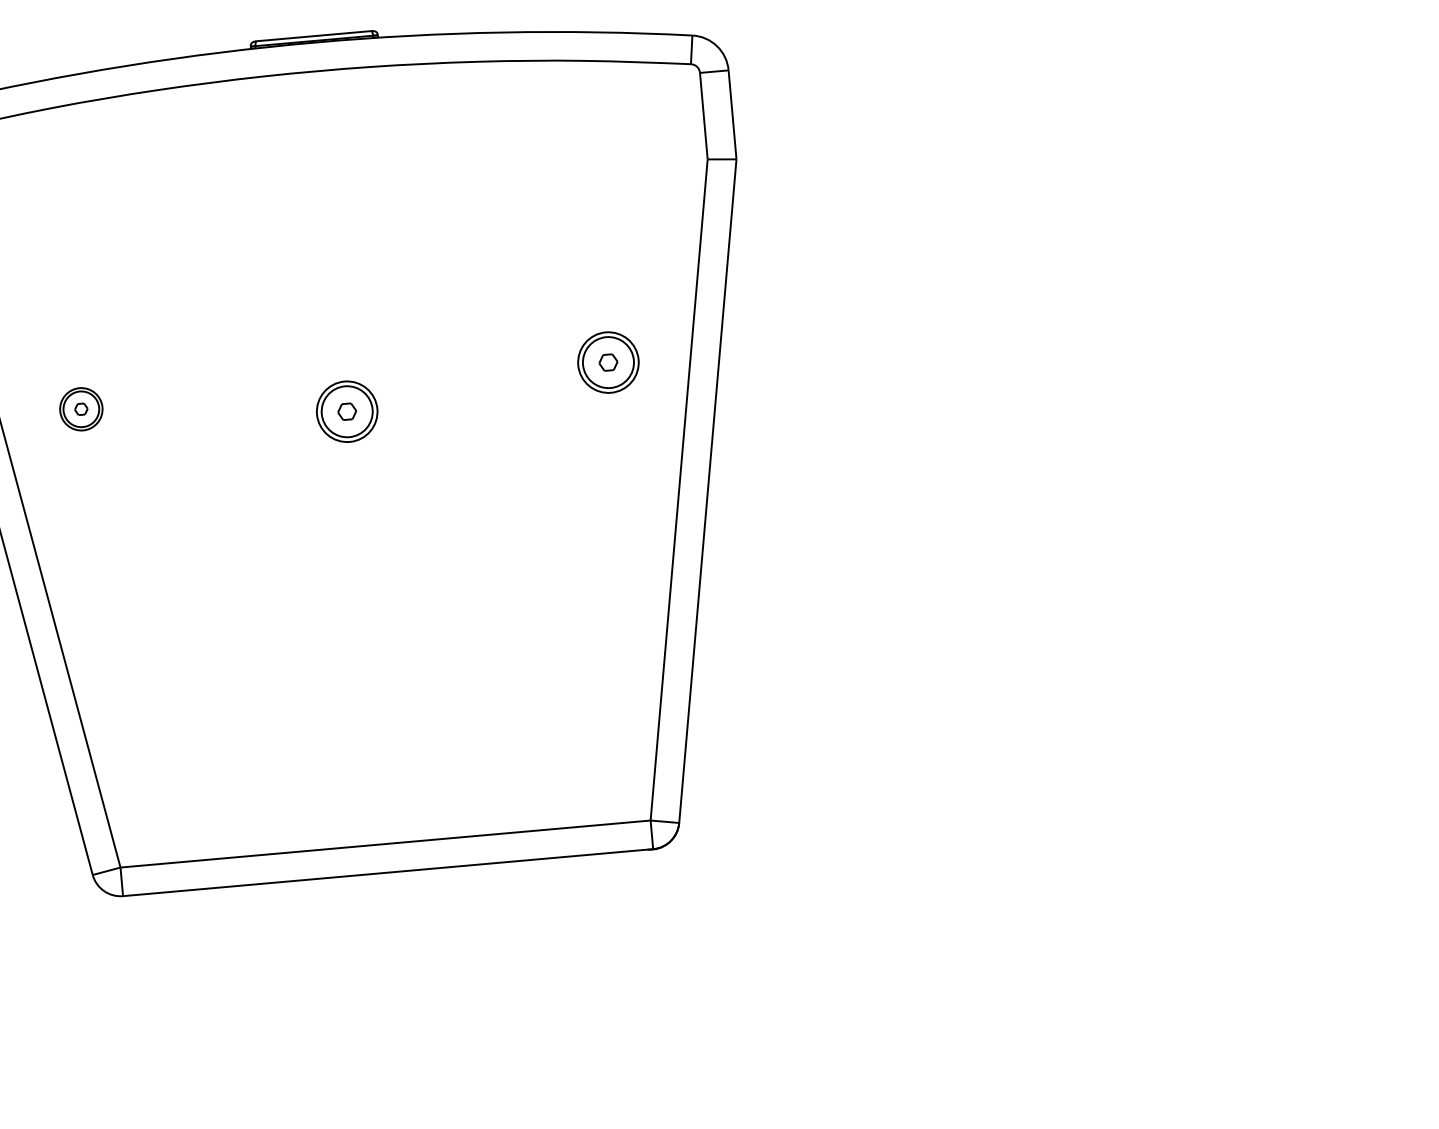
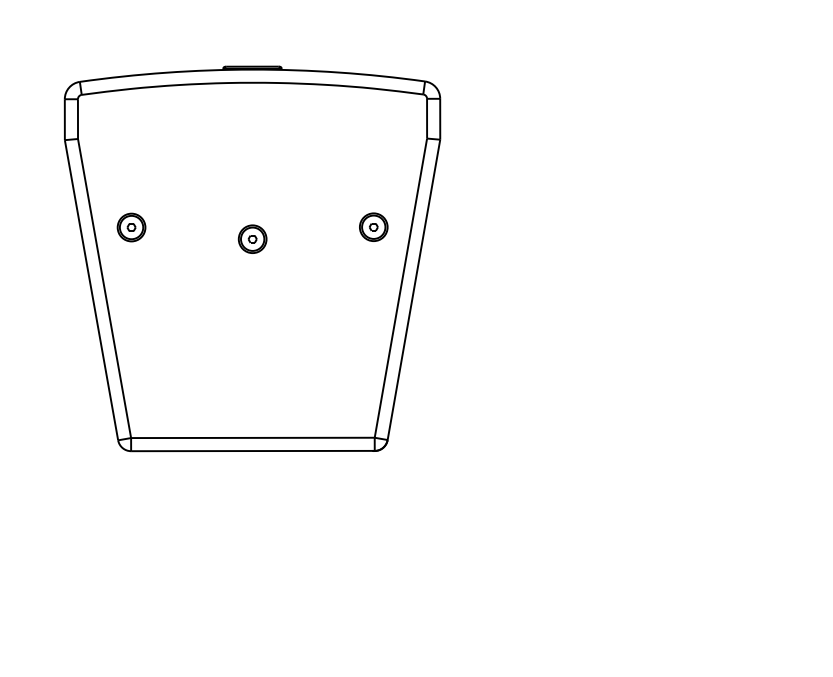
part: (81, 409) -> (131, 227), size x1.43

